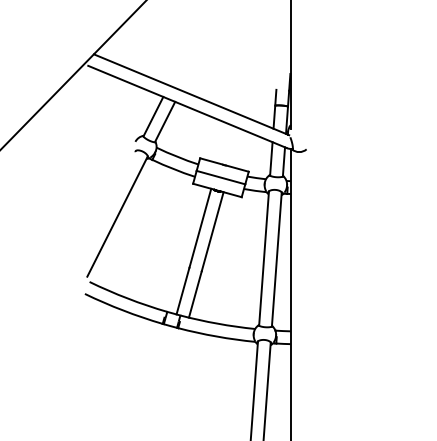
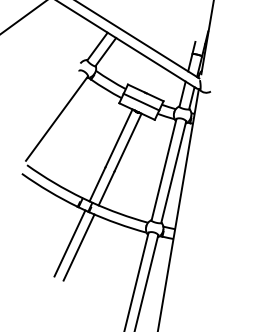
line: (160, 371) -> (69, 243), added
line: (172, 375) -> (78, 247), added

